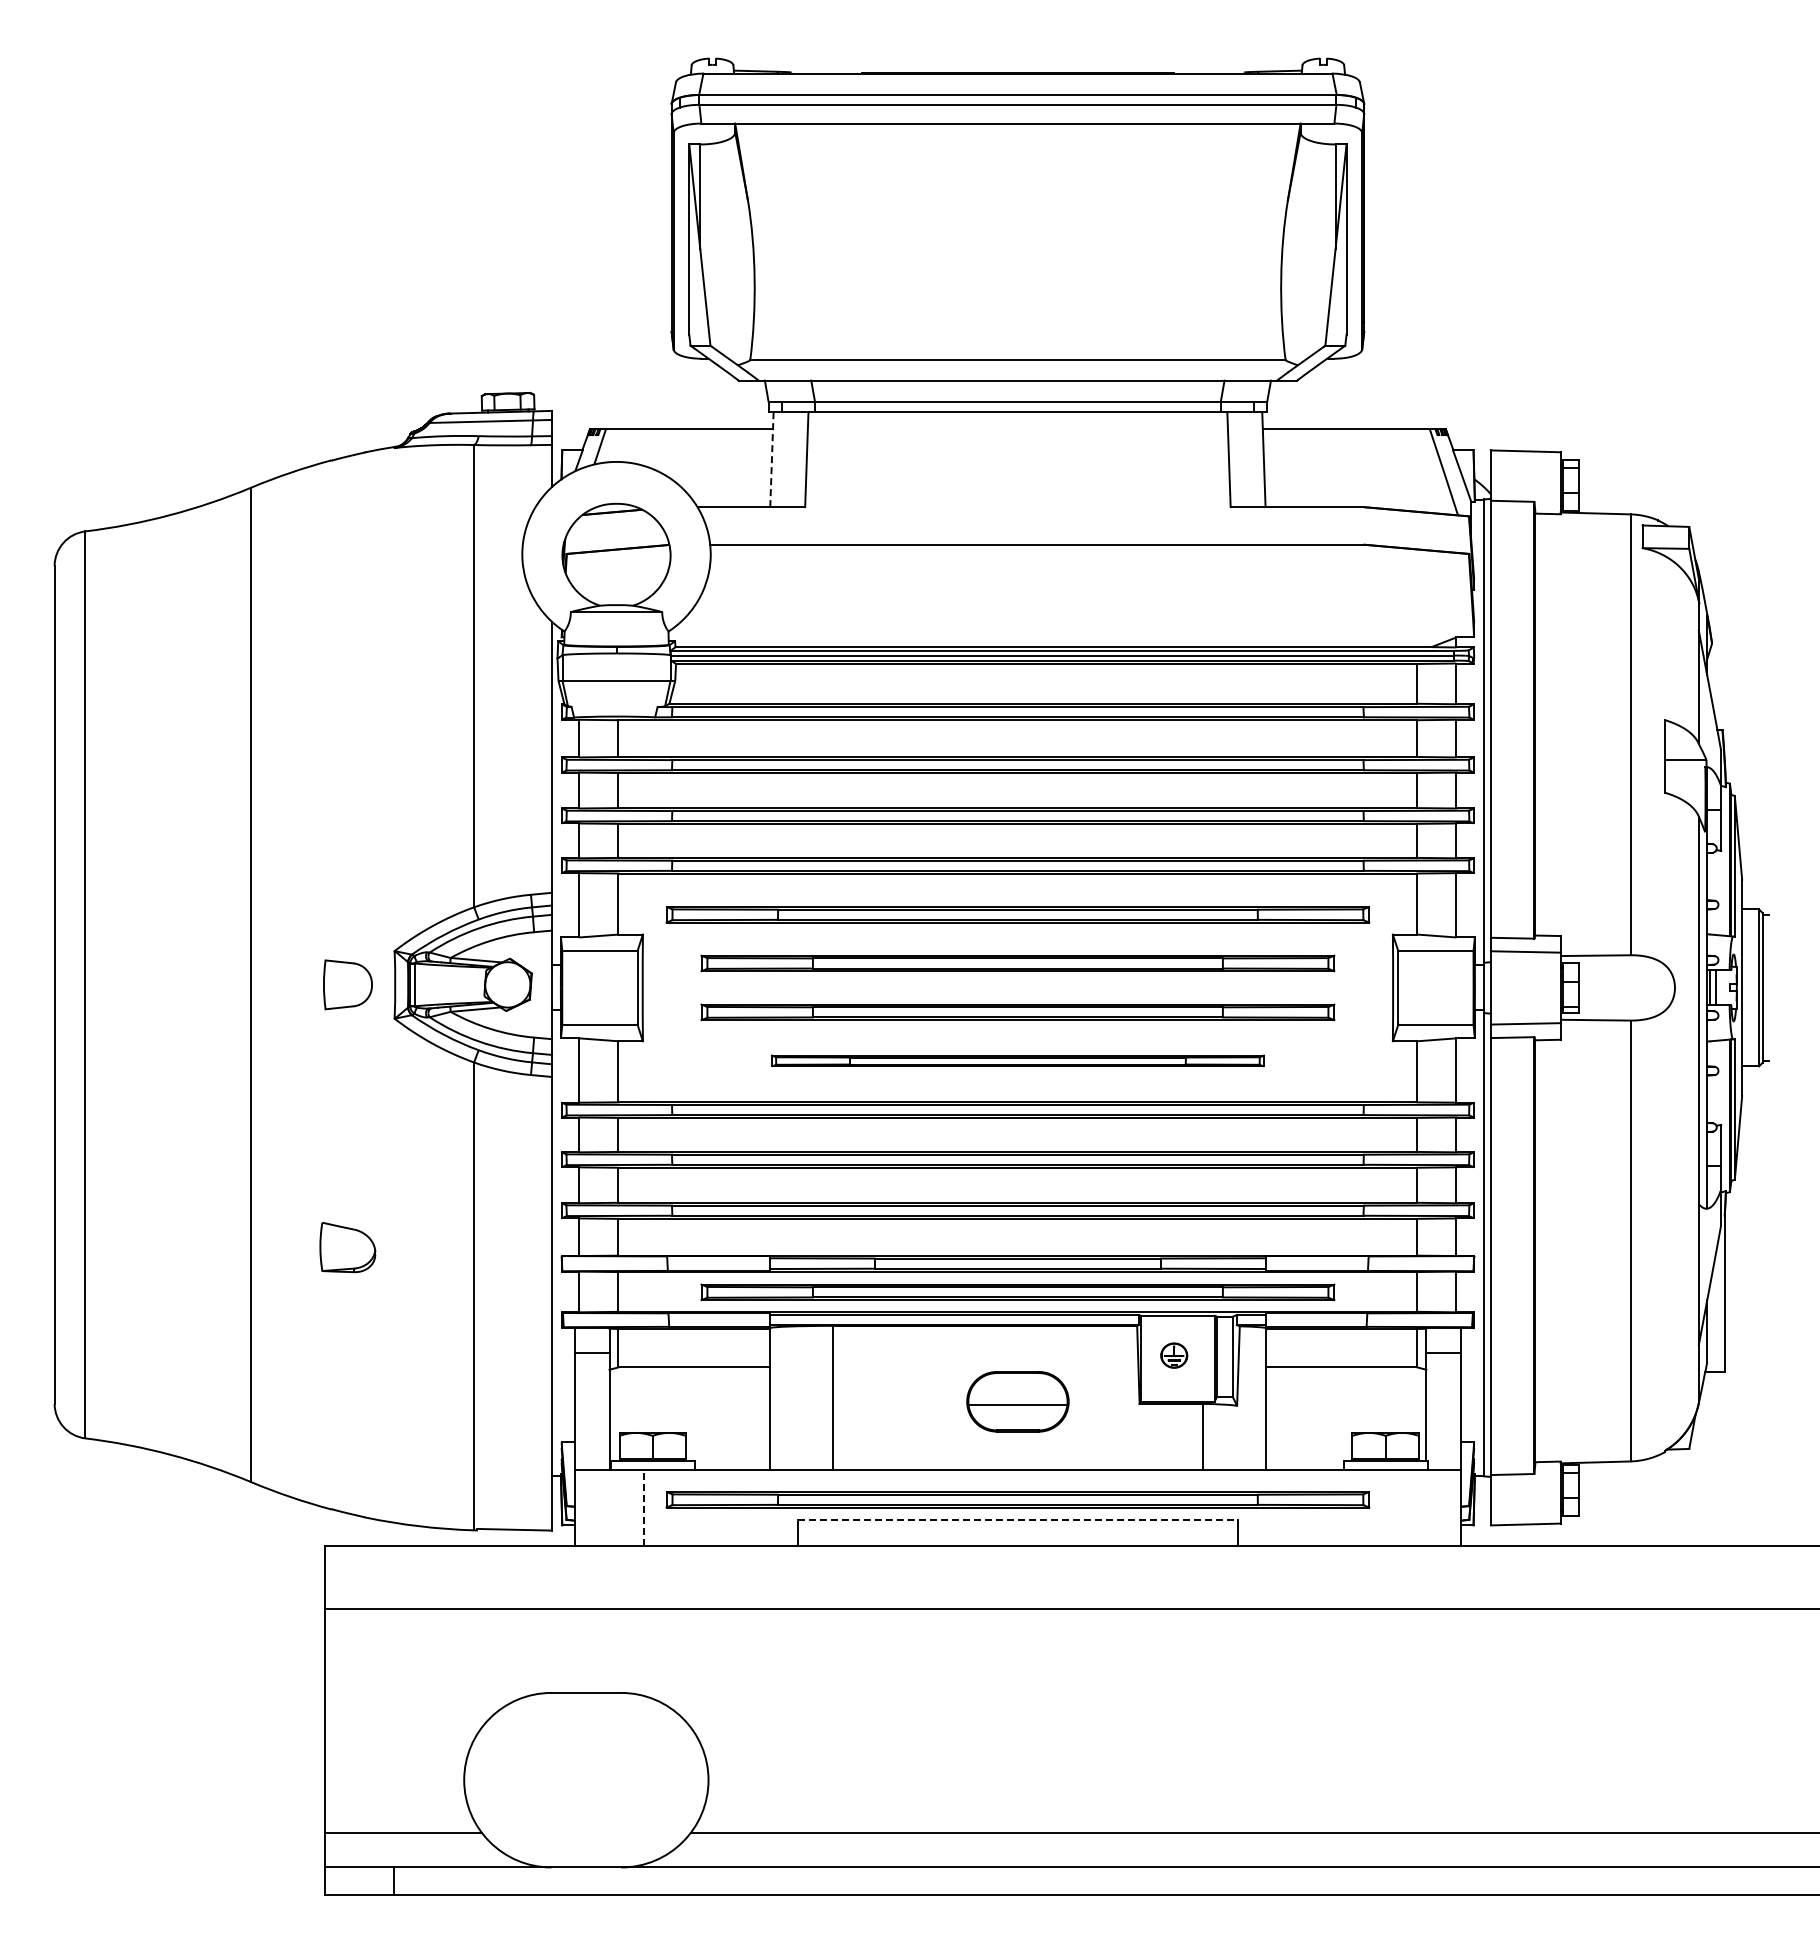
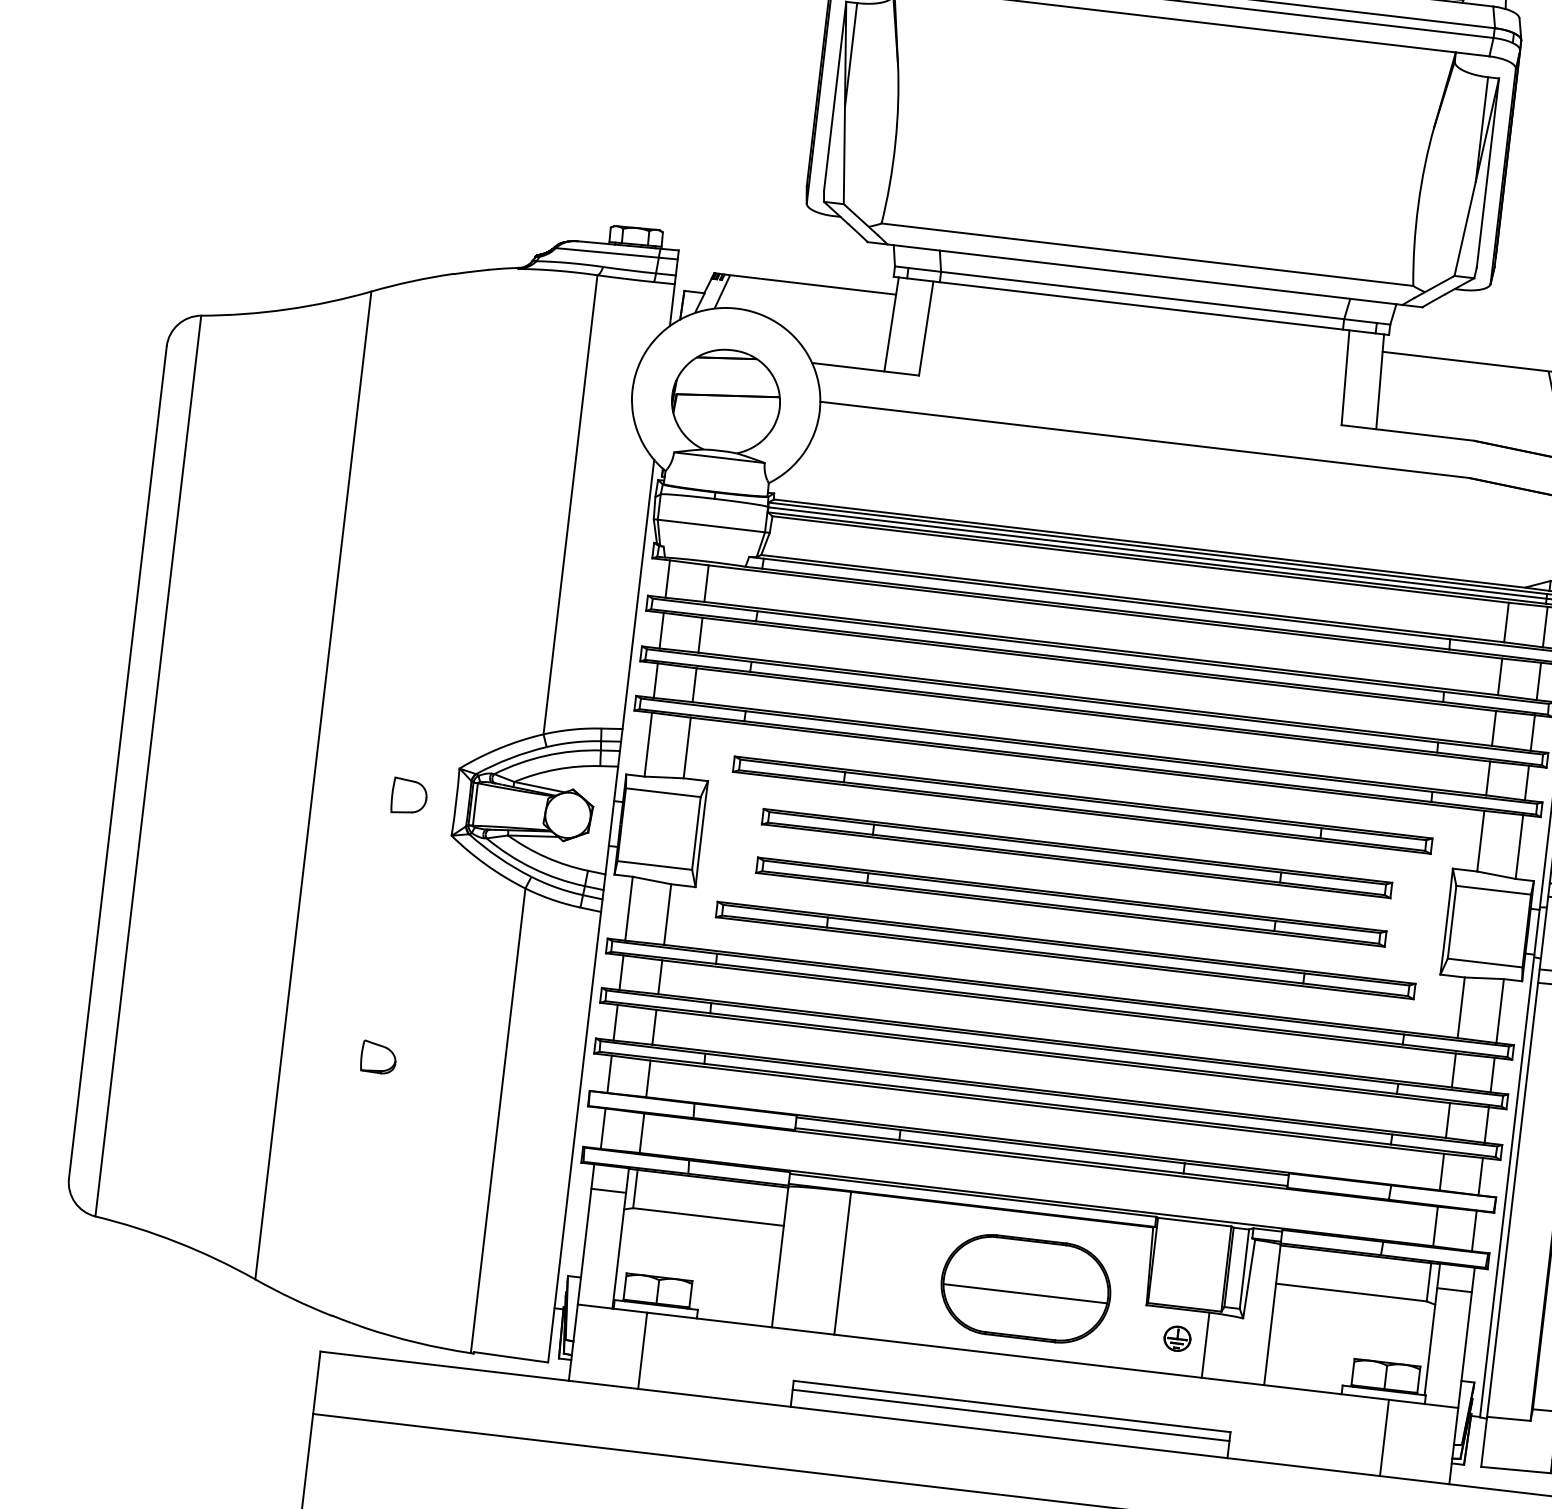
line: (771, 459) -> (891, 324), dashed -> solid
part: (348, 984) -> (409, 796), size x0.71
part: (1017, 1060) -> (1065, 949), size x1.43
part: (348, 1247) -> (379, 1057), size x0.62
part: (1017, 1292) -> (1038, 1180), removed
part: (1174, 1355) -> (1177, 1338), moved
part: (1017, 1401) -> (1025, 1288), size x1.67
part: (1017, 1499) -> (1014, 1385), removed
line: (644, 1507) -> (642, 1350), dashed -> solid
line: (1391, 1507) -> (1384, 1437), added
line: (1017, 1520) -> (1011, 1406), dashed -> solid
line: (1017, 1529) -> (1010, 1415), added

